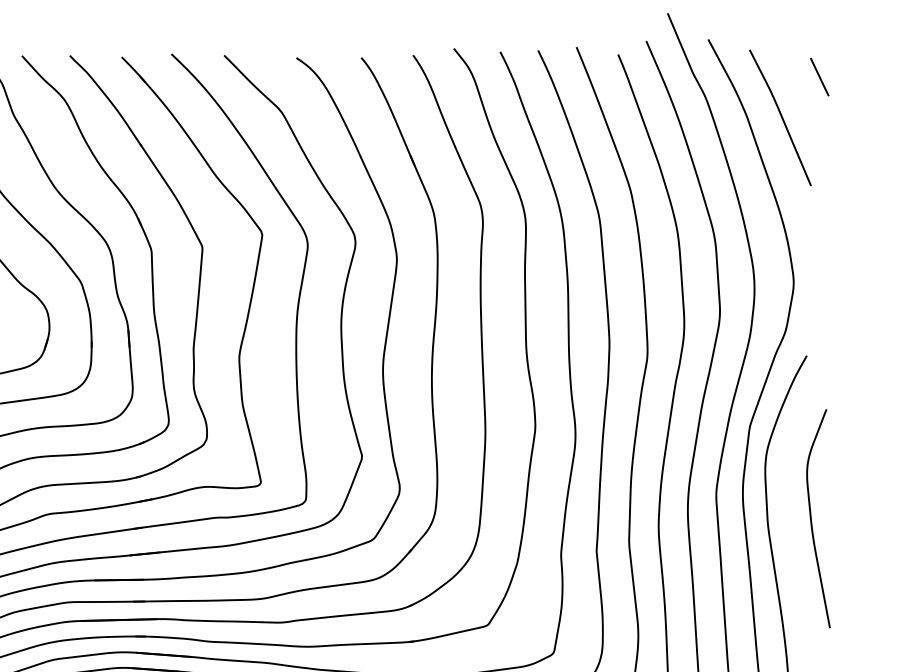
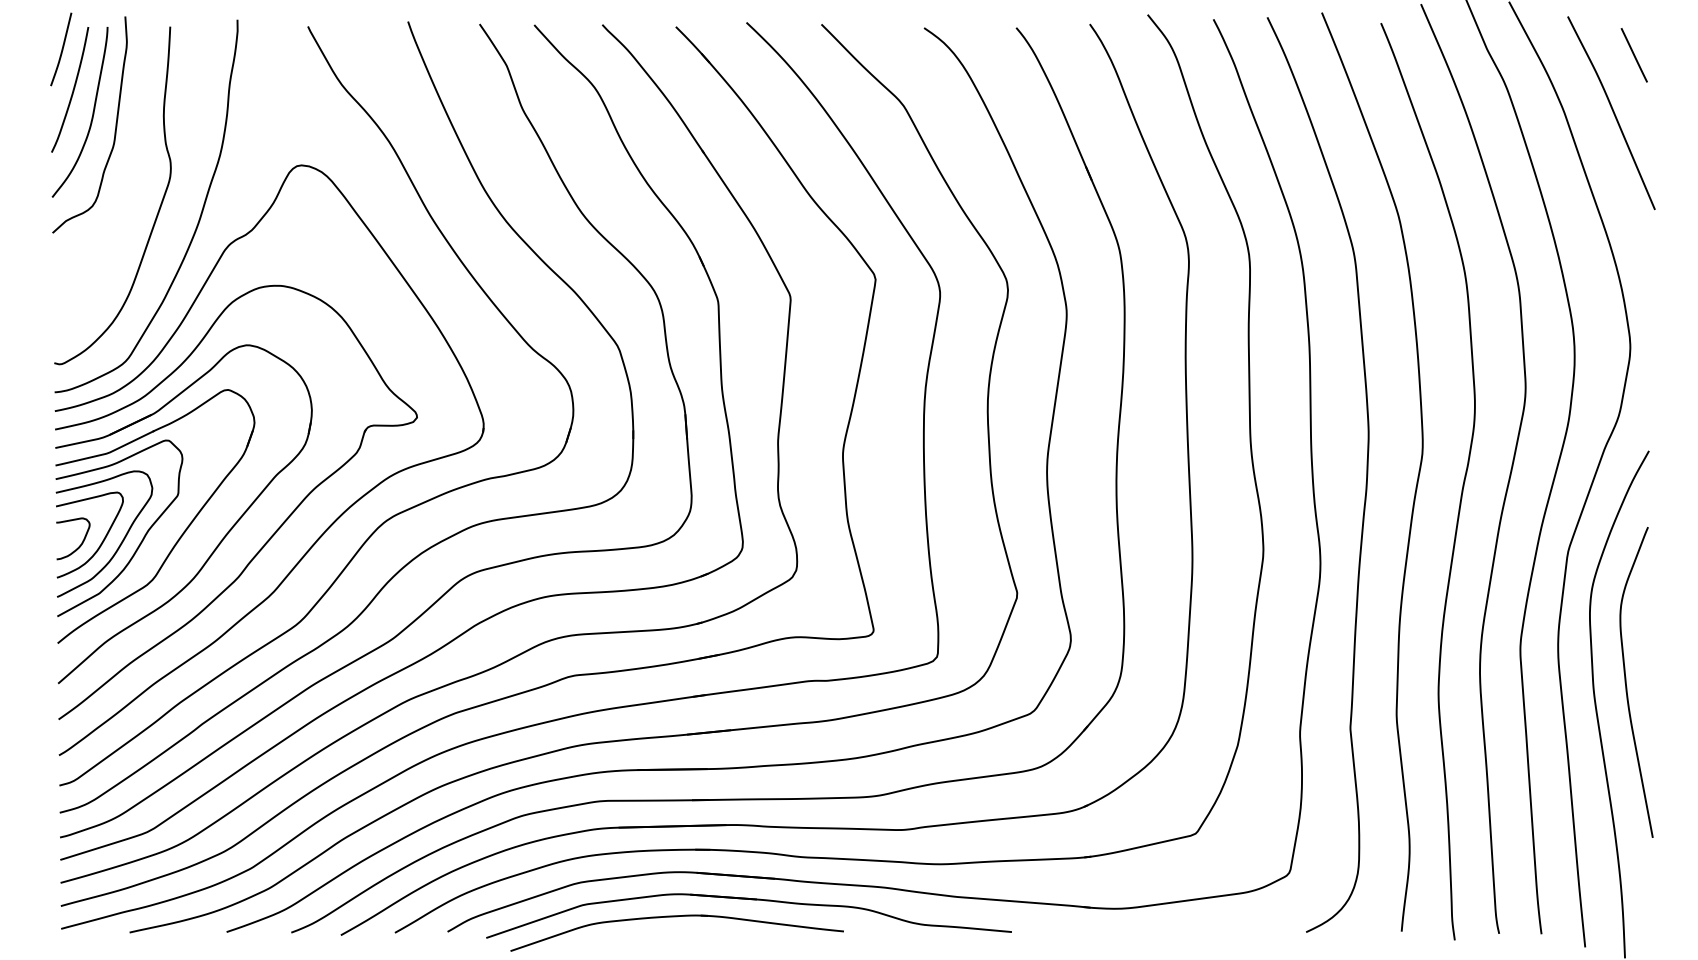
line: (819, 77) -> (1633, 55), moved
curve: (812, 521) -> (1627, 686), moved

